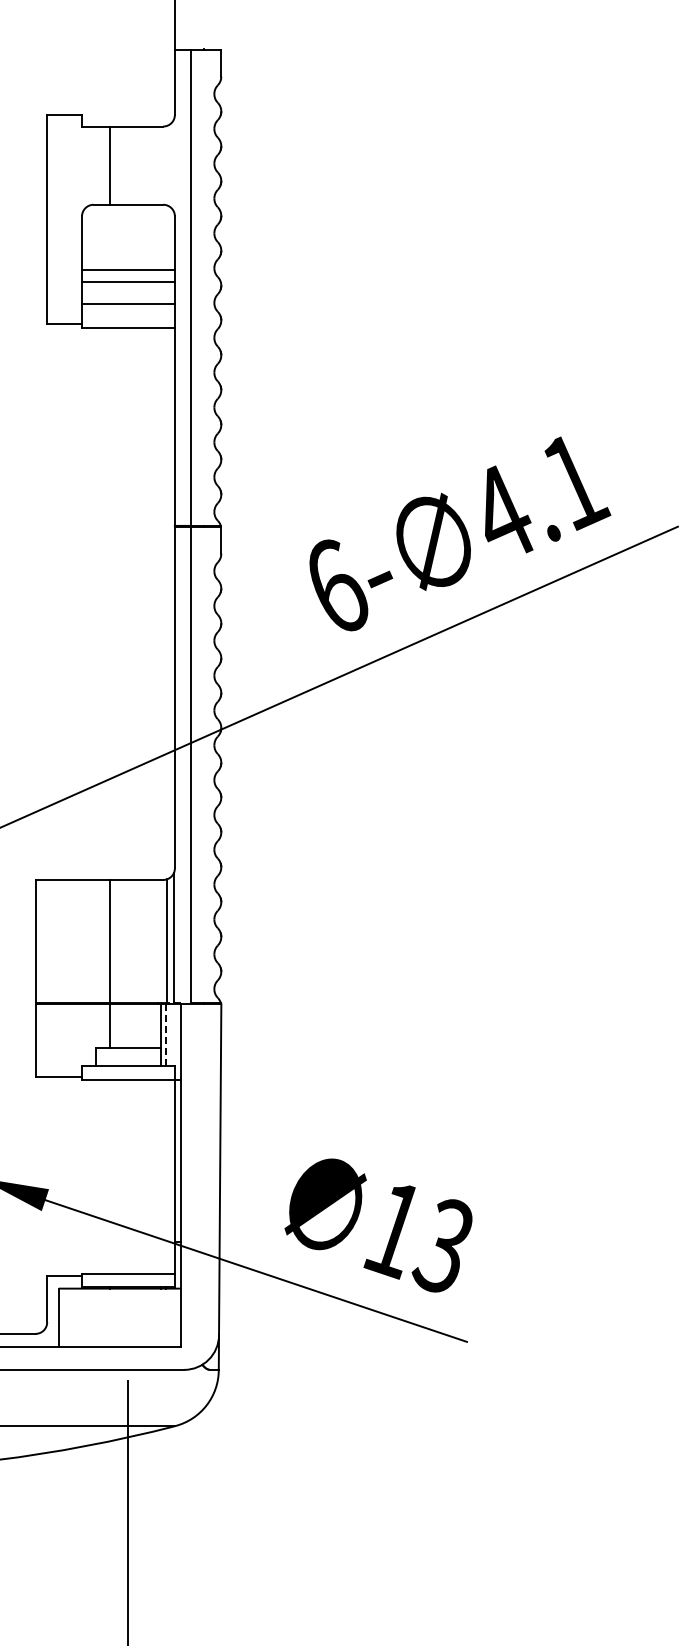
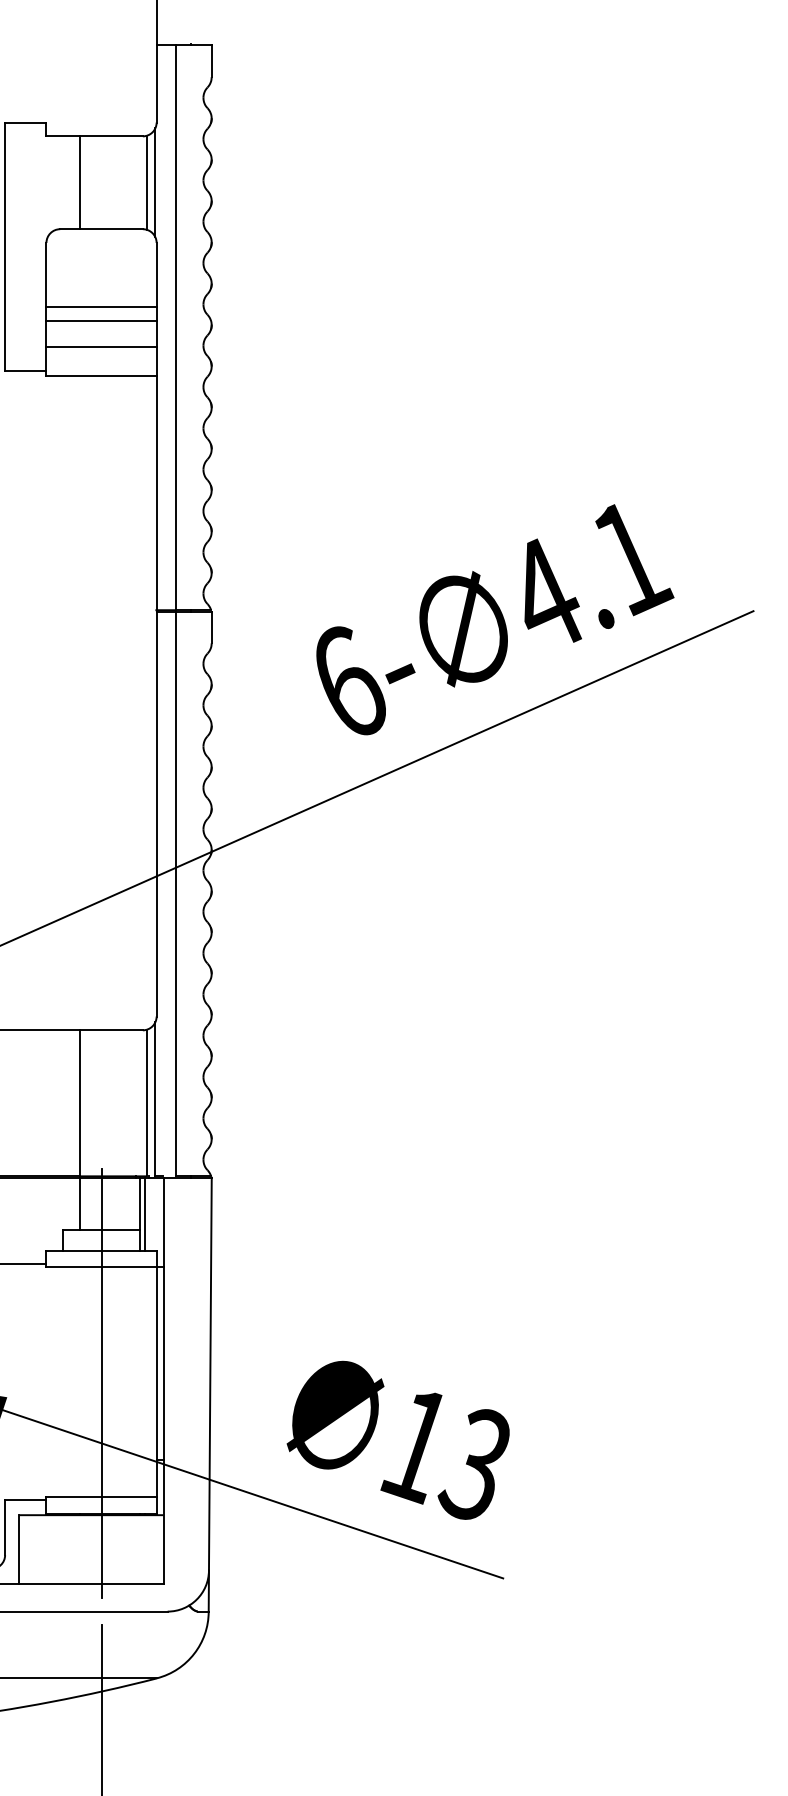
line: (167, 165) -> (147, 182), added
line: (173, 165) -> (154, 182), added
line: (165, 1034) -> (145, 1213), dashed -> solid
line: (128, 1177) -> (101, 1383), added

